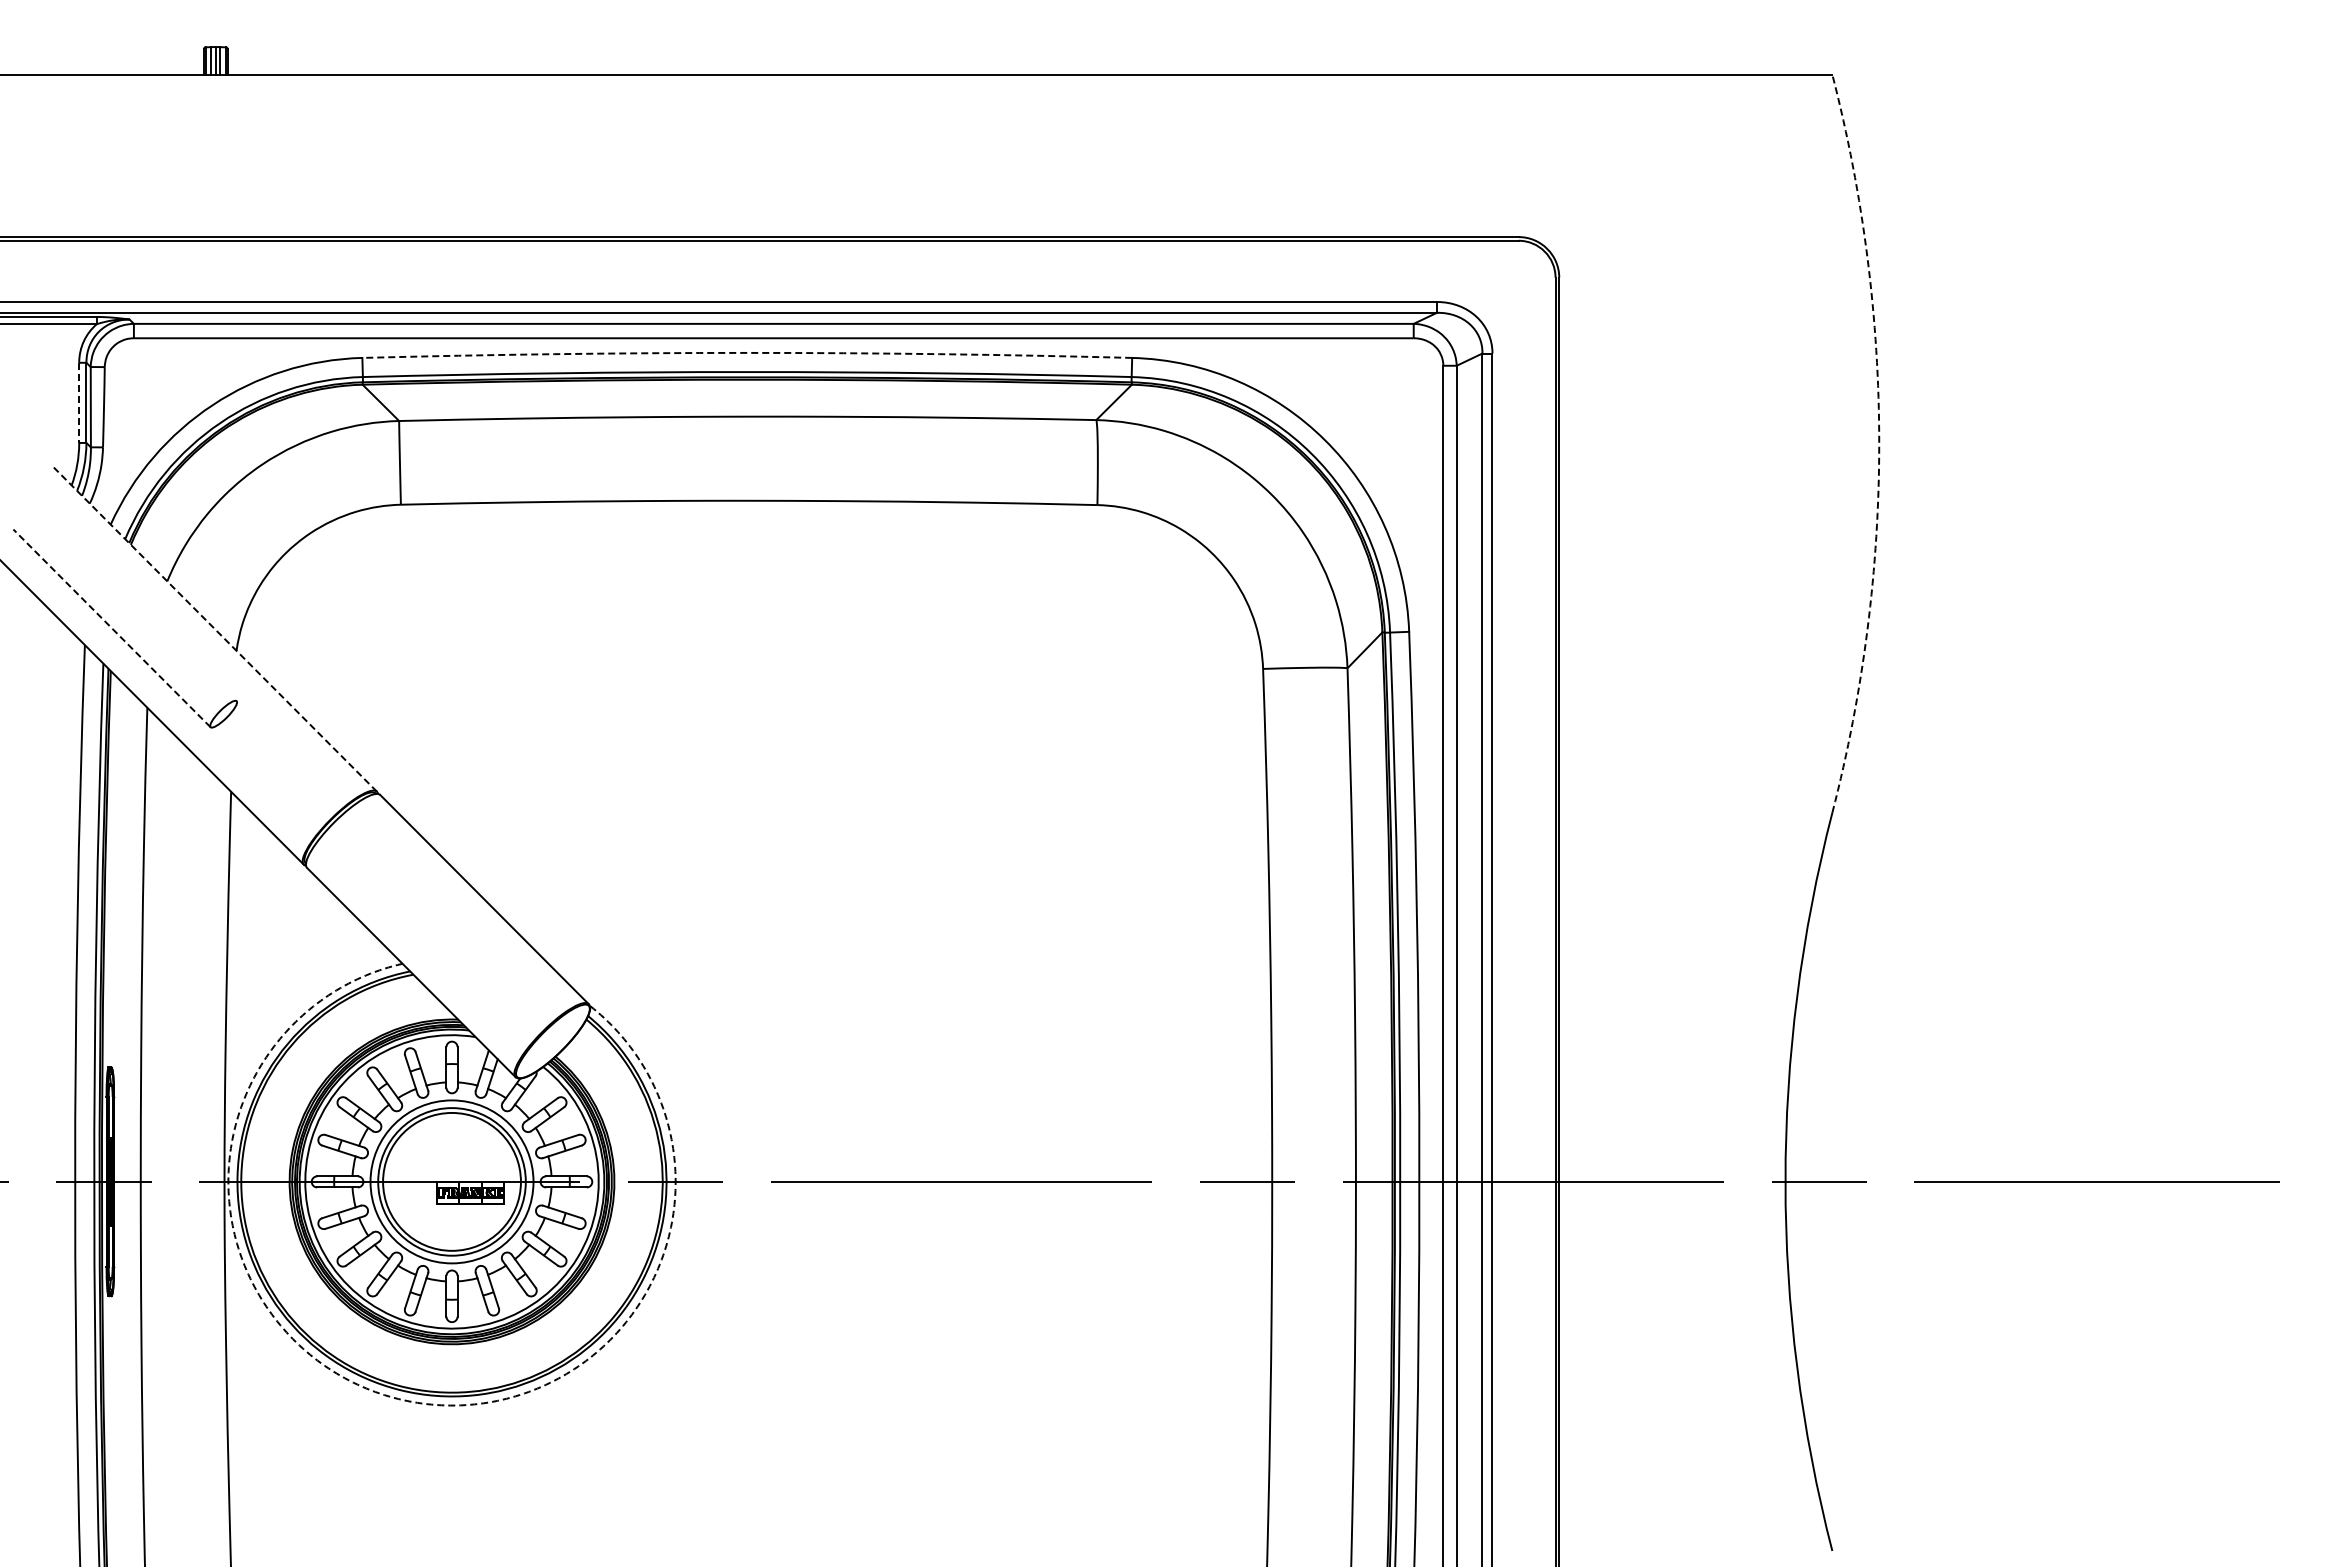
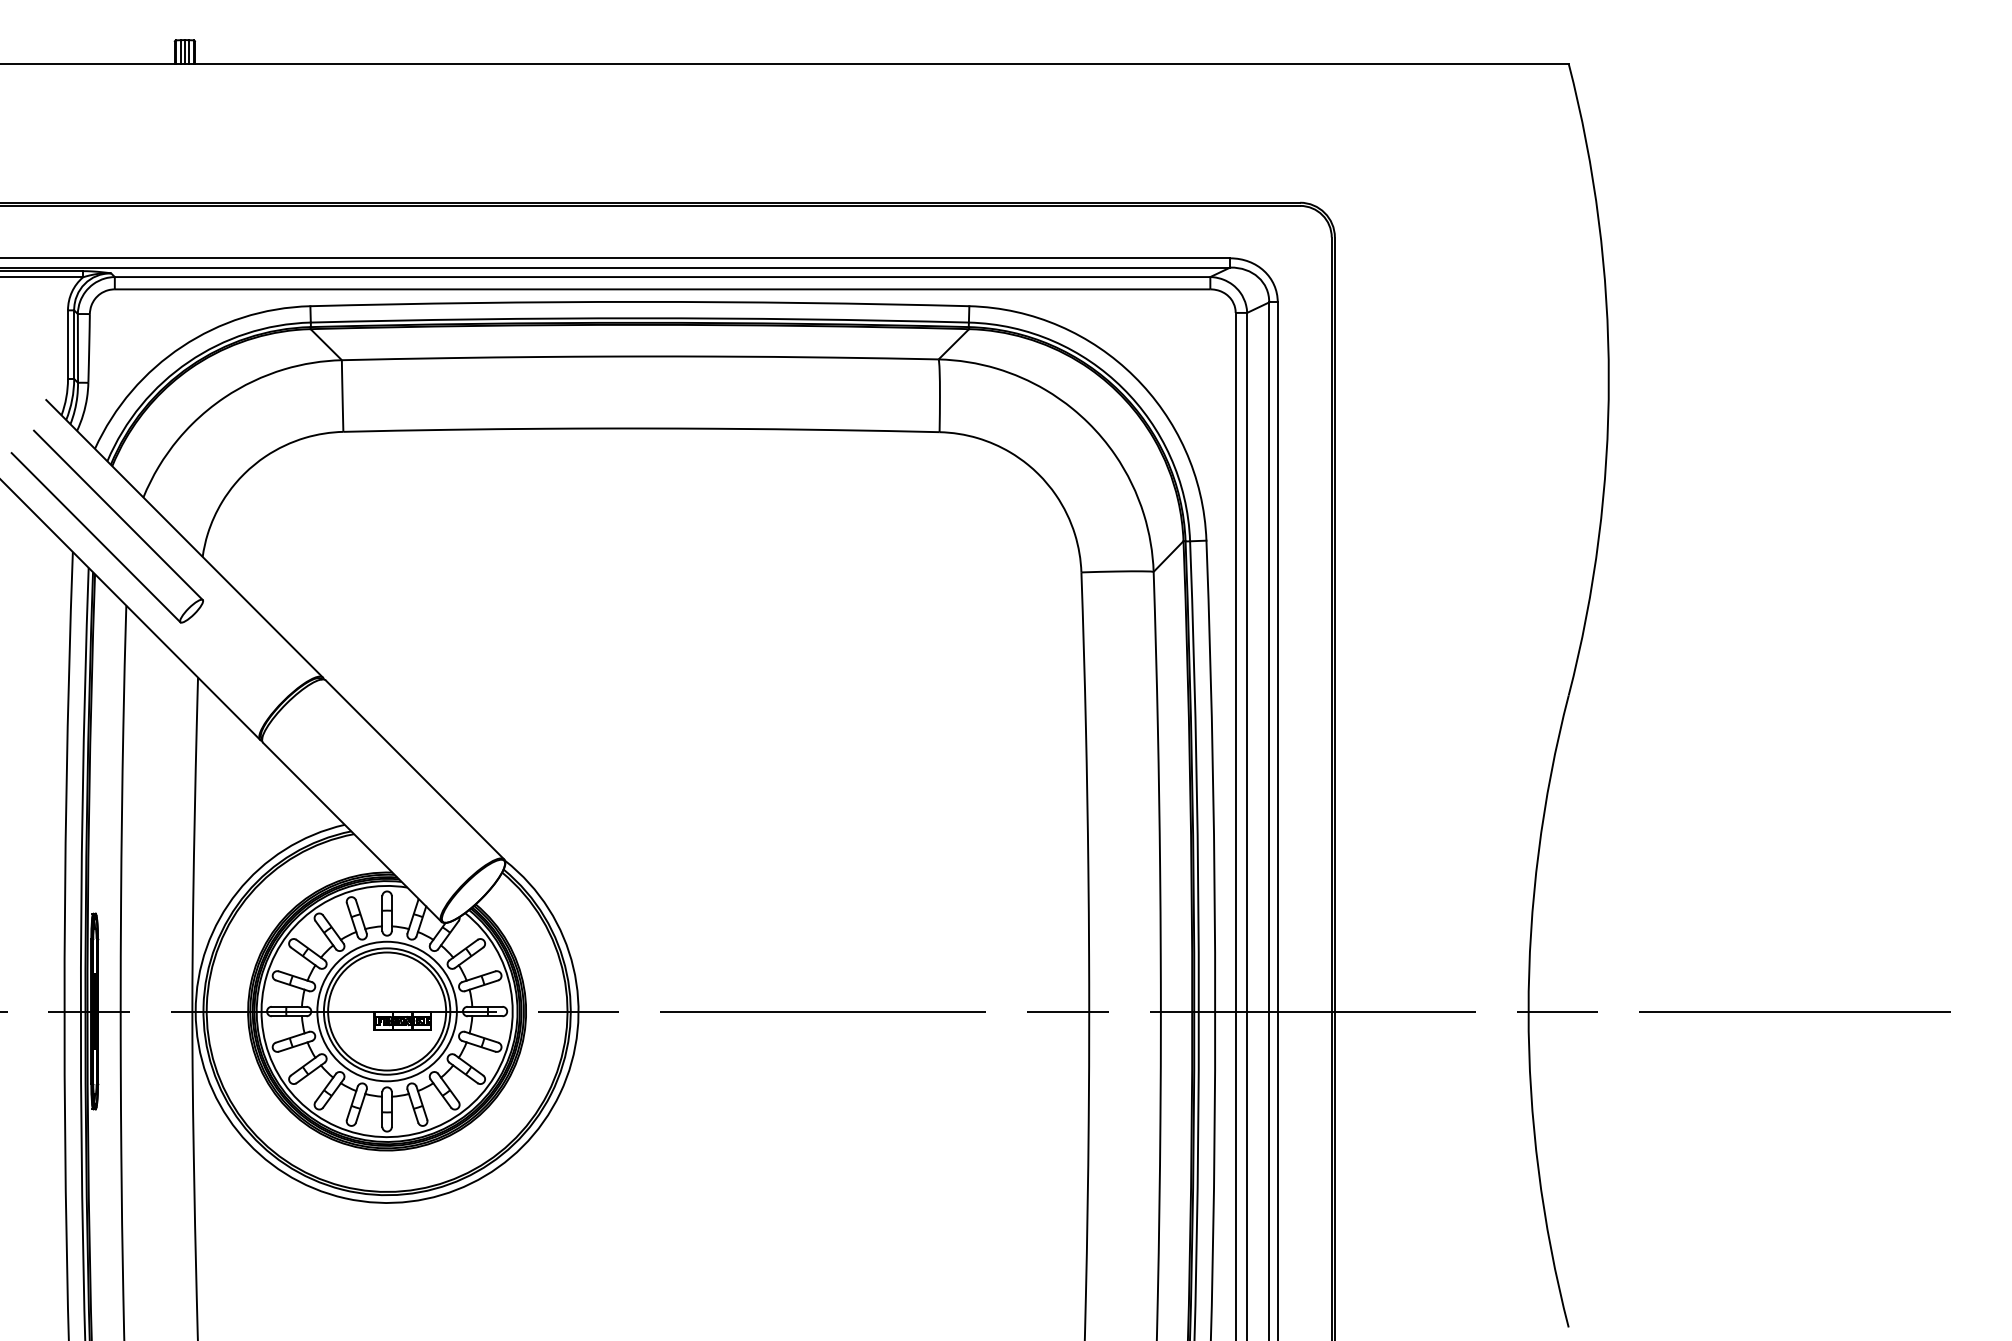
arc: (747, 352) -> (640, 301), dashed -> solid
line: (79, 403) -> (68, 345), dashed -> solid
arc: (1879, 443) -> (1609, 379), dashed -> solid
line: (137, 602) -> (117, 515), added
line: (111, 628) -> (95, 537), dashed -> solid
line: (215, 629) -> (184, 538), dashed -> solid
arc: (403, 1400) -> (345, 1198), dashed -> solid

